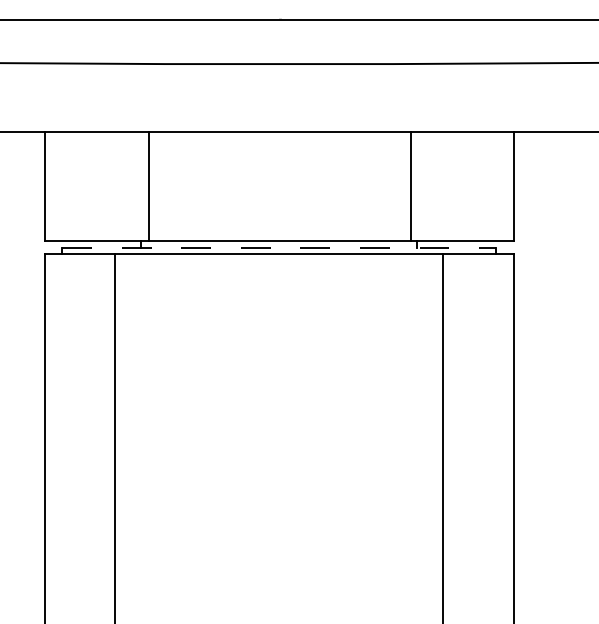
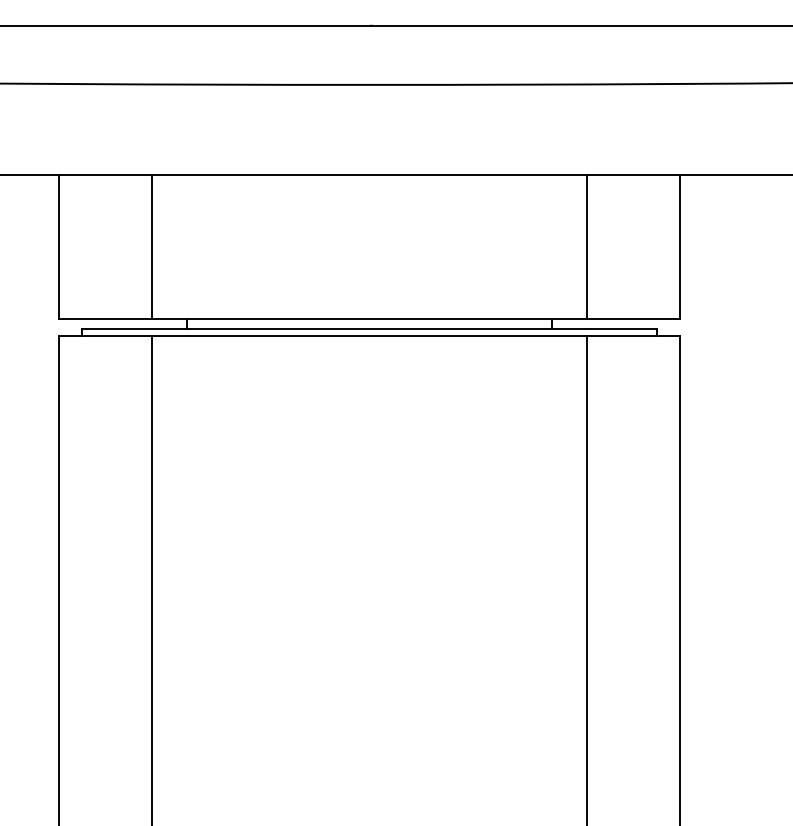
line: (149, 186) -> (152, 246), moved
line: (410, 186) -> (586, 246), moved
line: (279, 248) -> (370, 328), dashed -> solid

